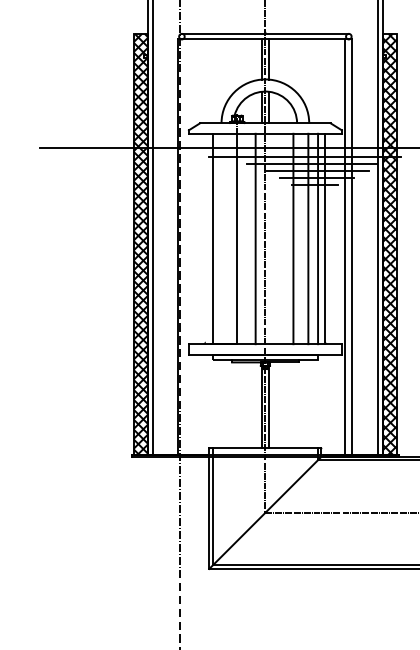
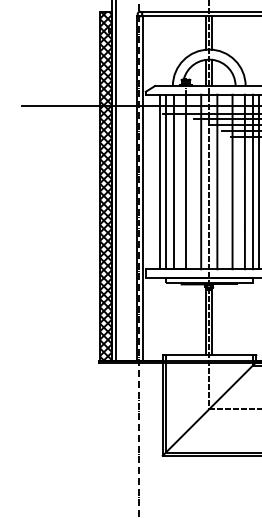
line: (205, 238) -> (159, 181), added
line: (222, 238) -> (173, 181), added
line: (275, 238) -> (217, 181), added
line: (185, 246) -> (142, 188), added

